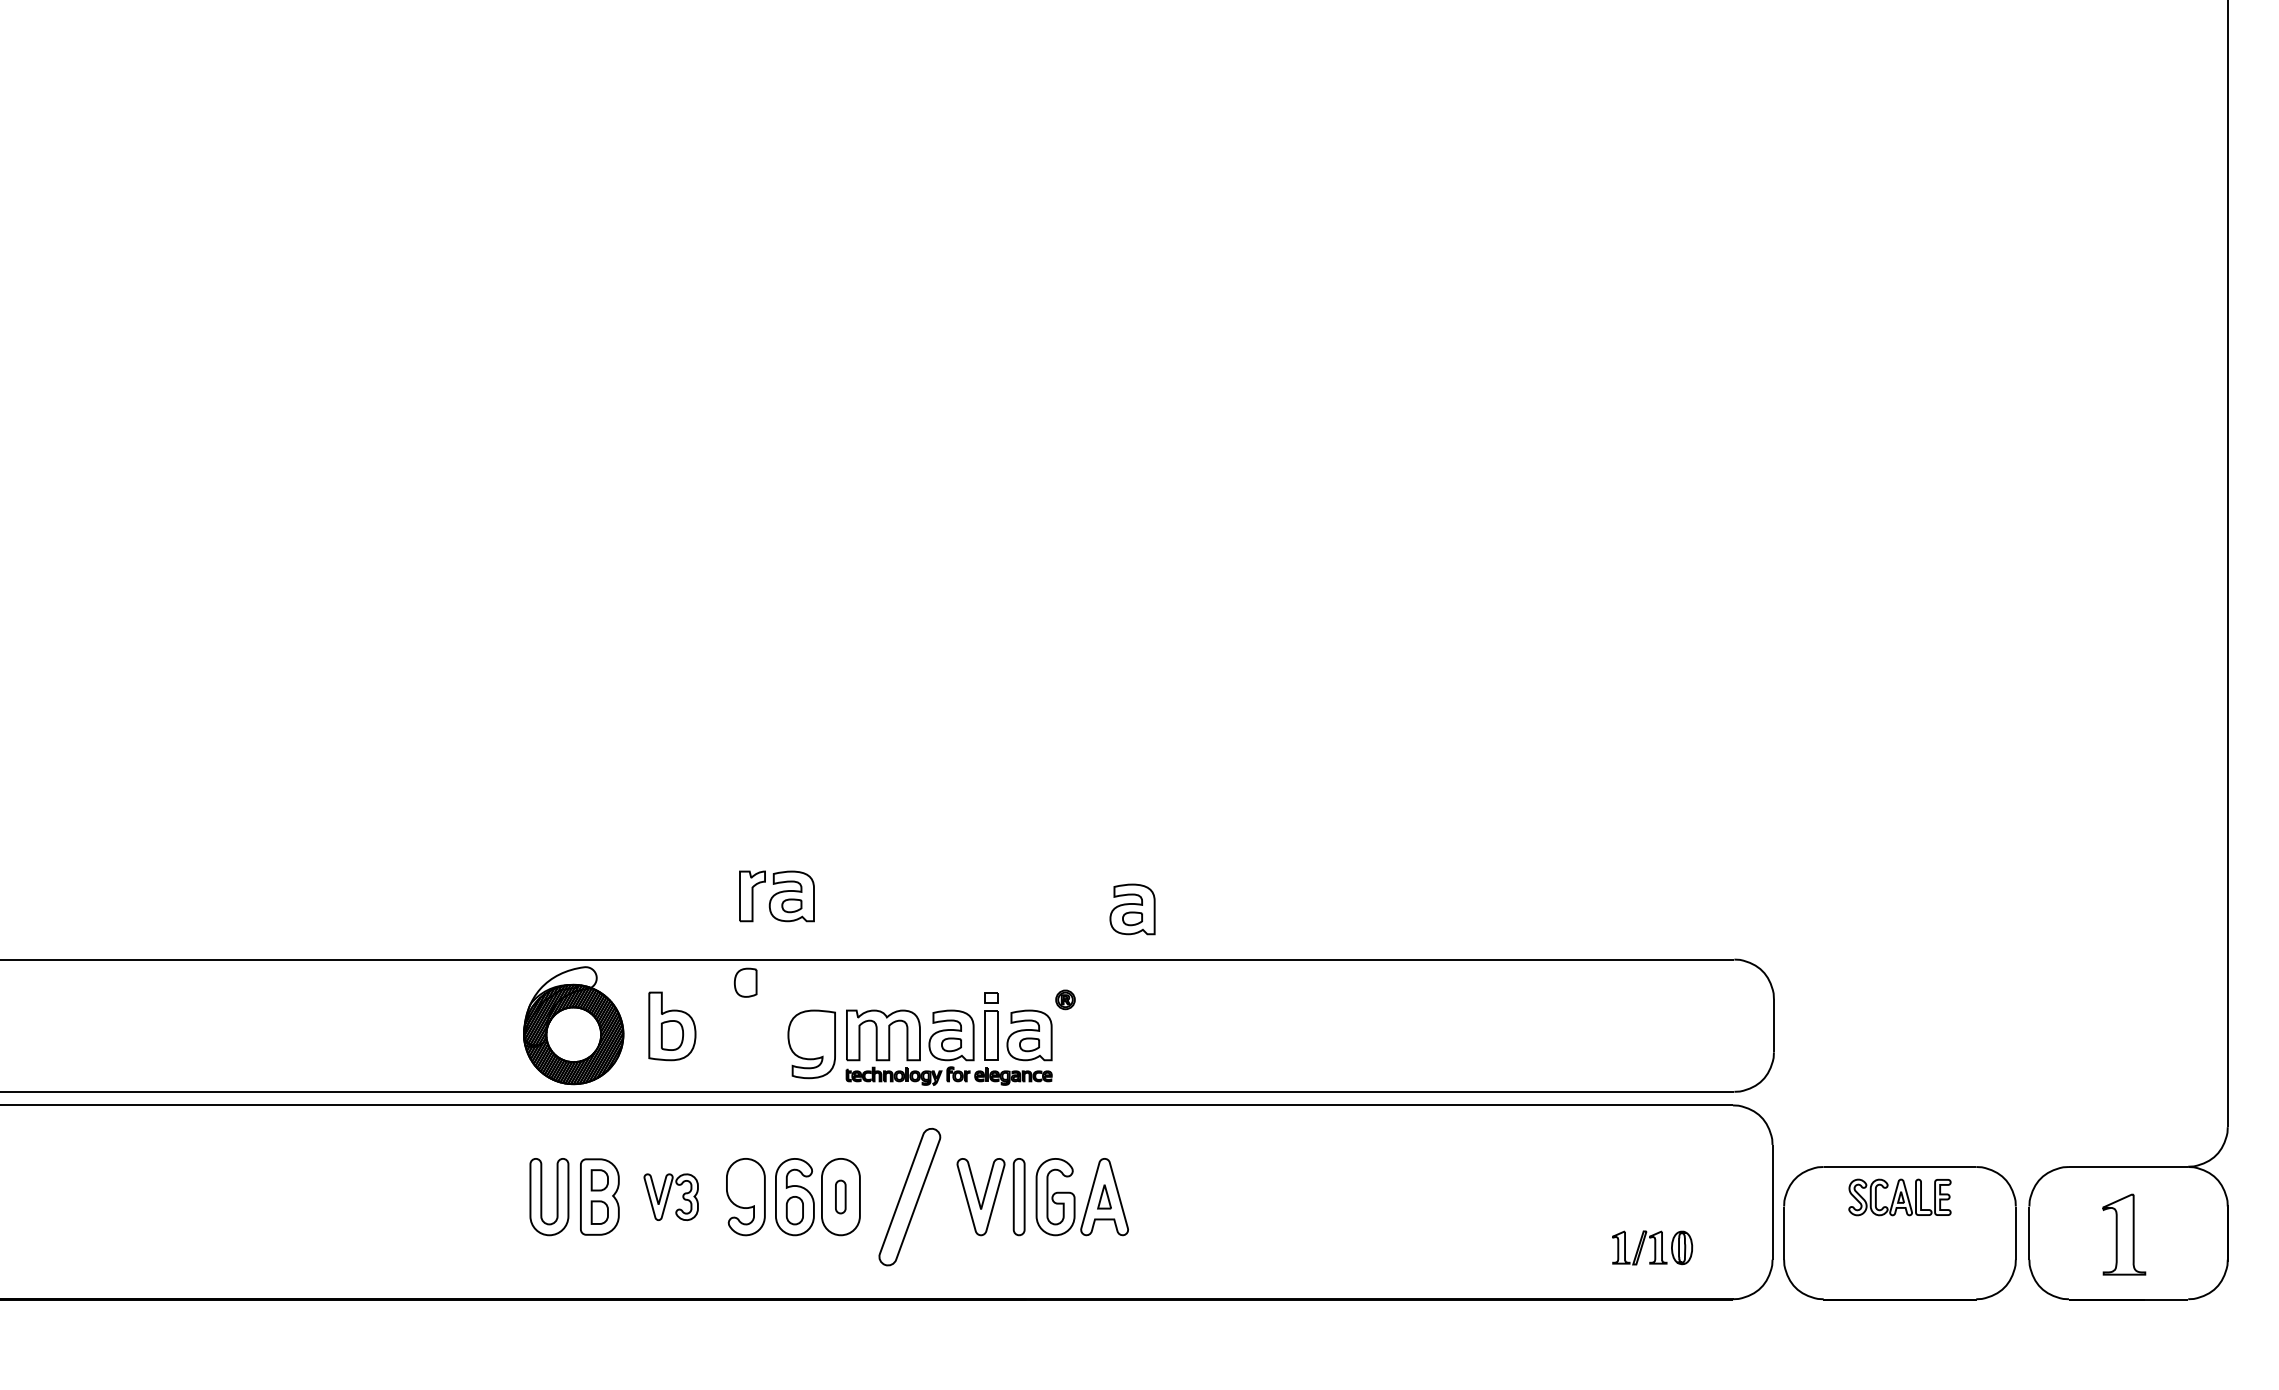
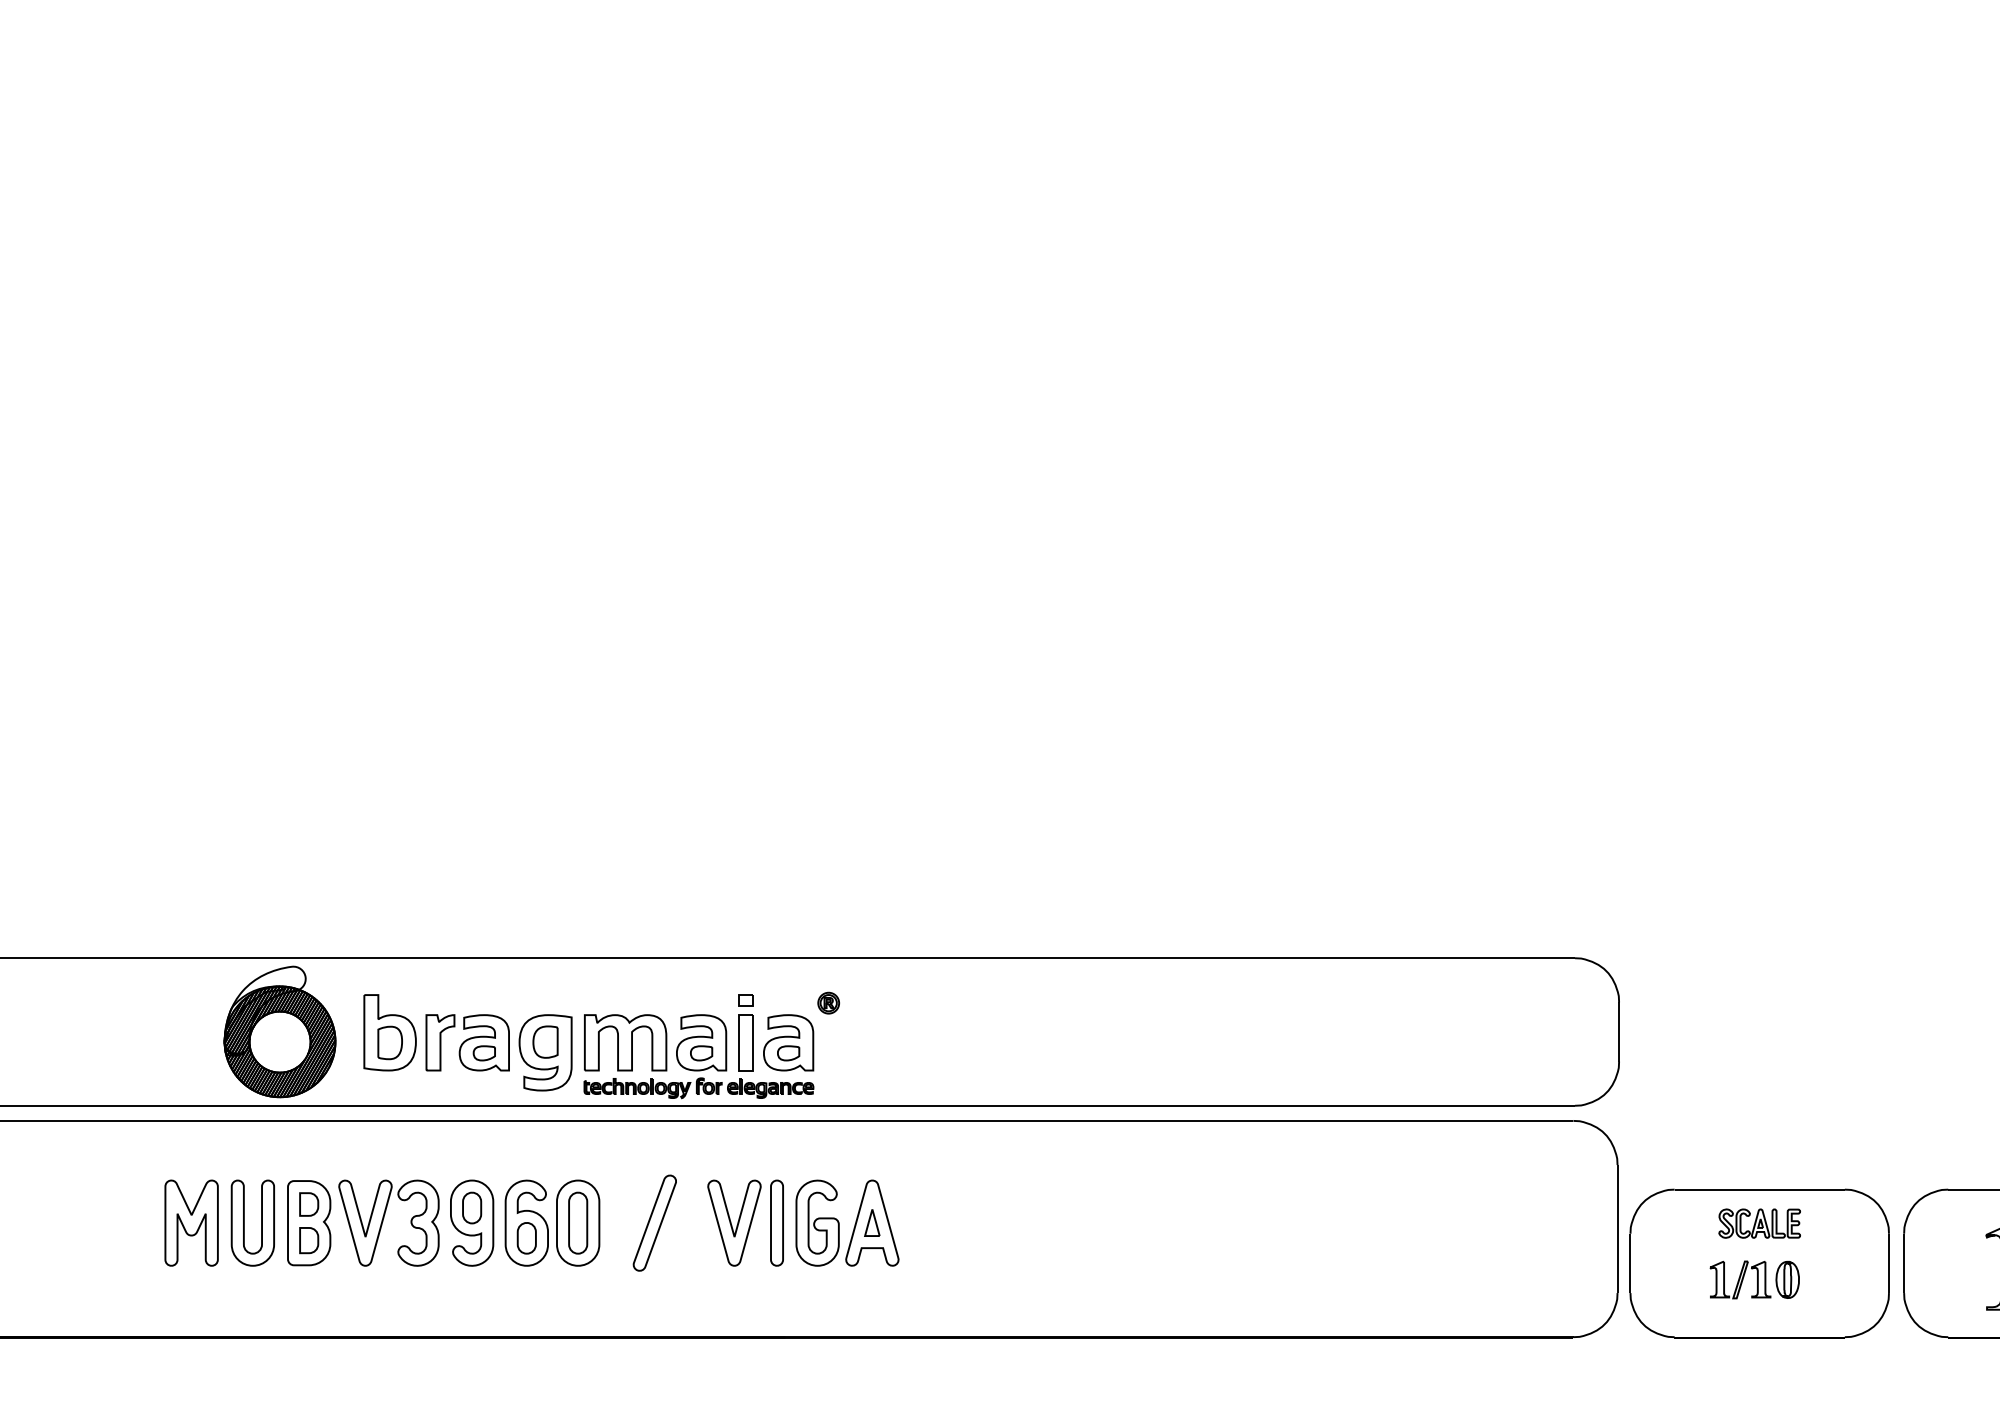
part: (776, 896) -> (467, 1042), moved
part: (1132, 909) -> (903, 902), removed
part: (745, 982) -> (545, 1041), moved
part: (745, 1183) -> (471, 1208), added
part: (840, 1196) -> (577, 1222), size x1.67
part: (909, 1196) -> (654, 1222), size x0.62
part: (494, 1197) -> (191, 1223), added
part: (670, 1197) -> (388, 1223), size x1.67
part: (1899, 1197) -> (1759, 1223), size x0.71
part: (1652, 1247) -> (1754, 1279), moved

